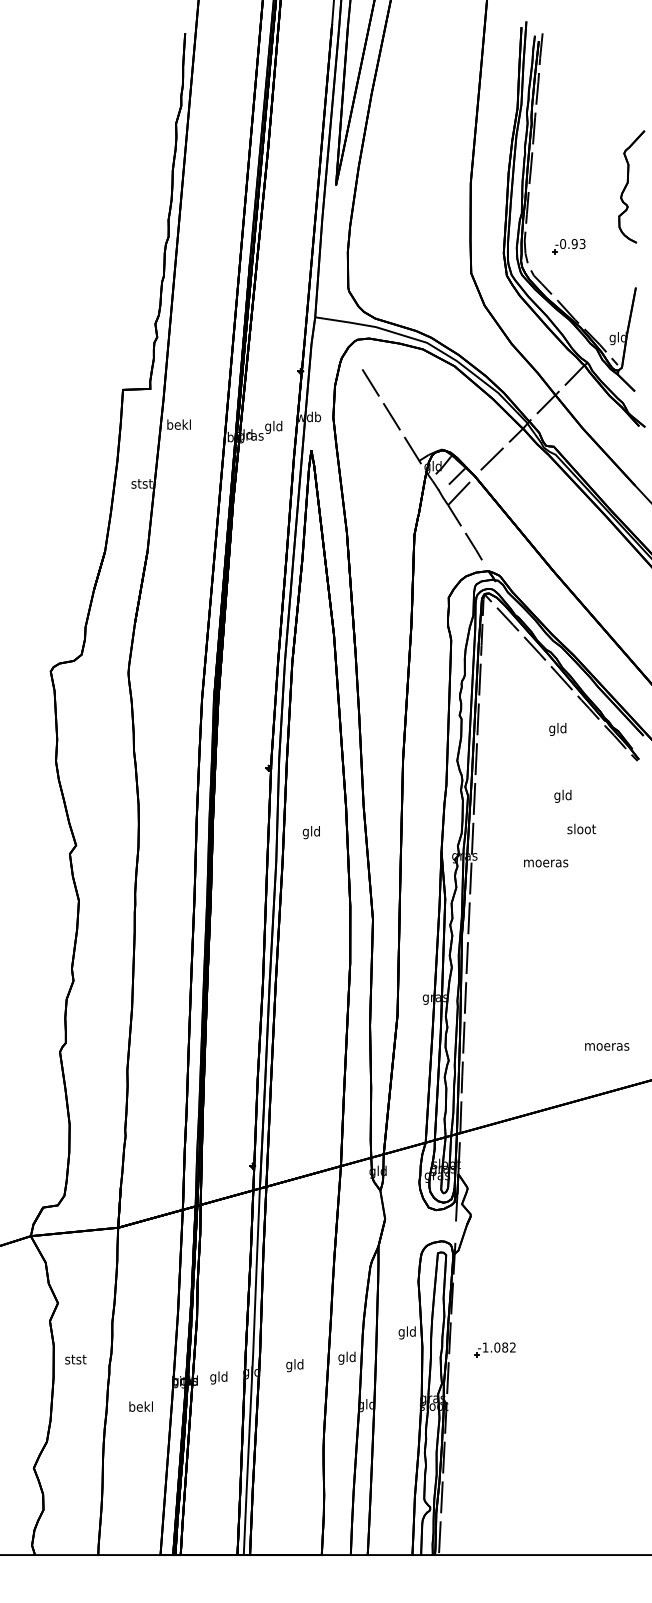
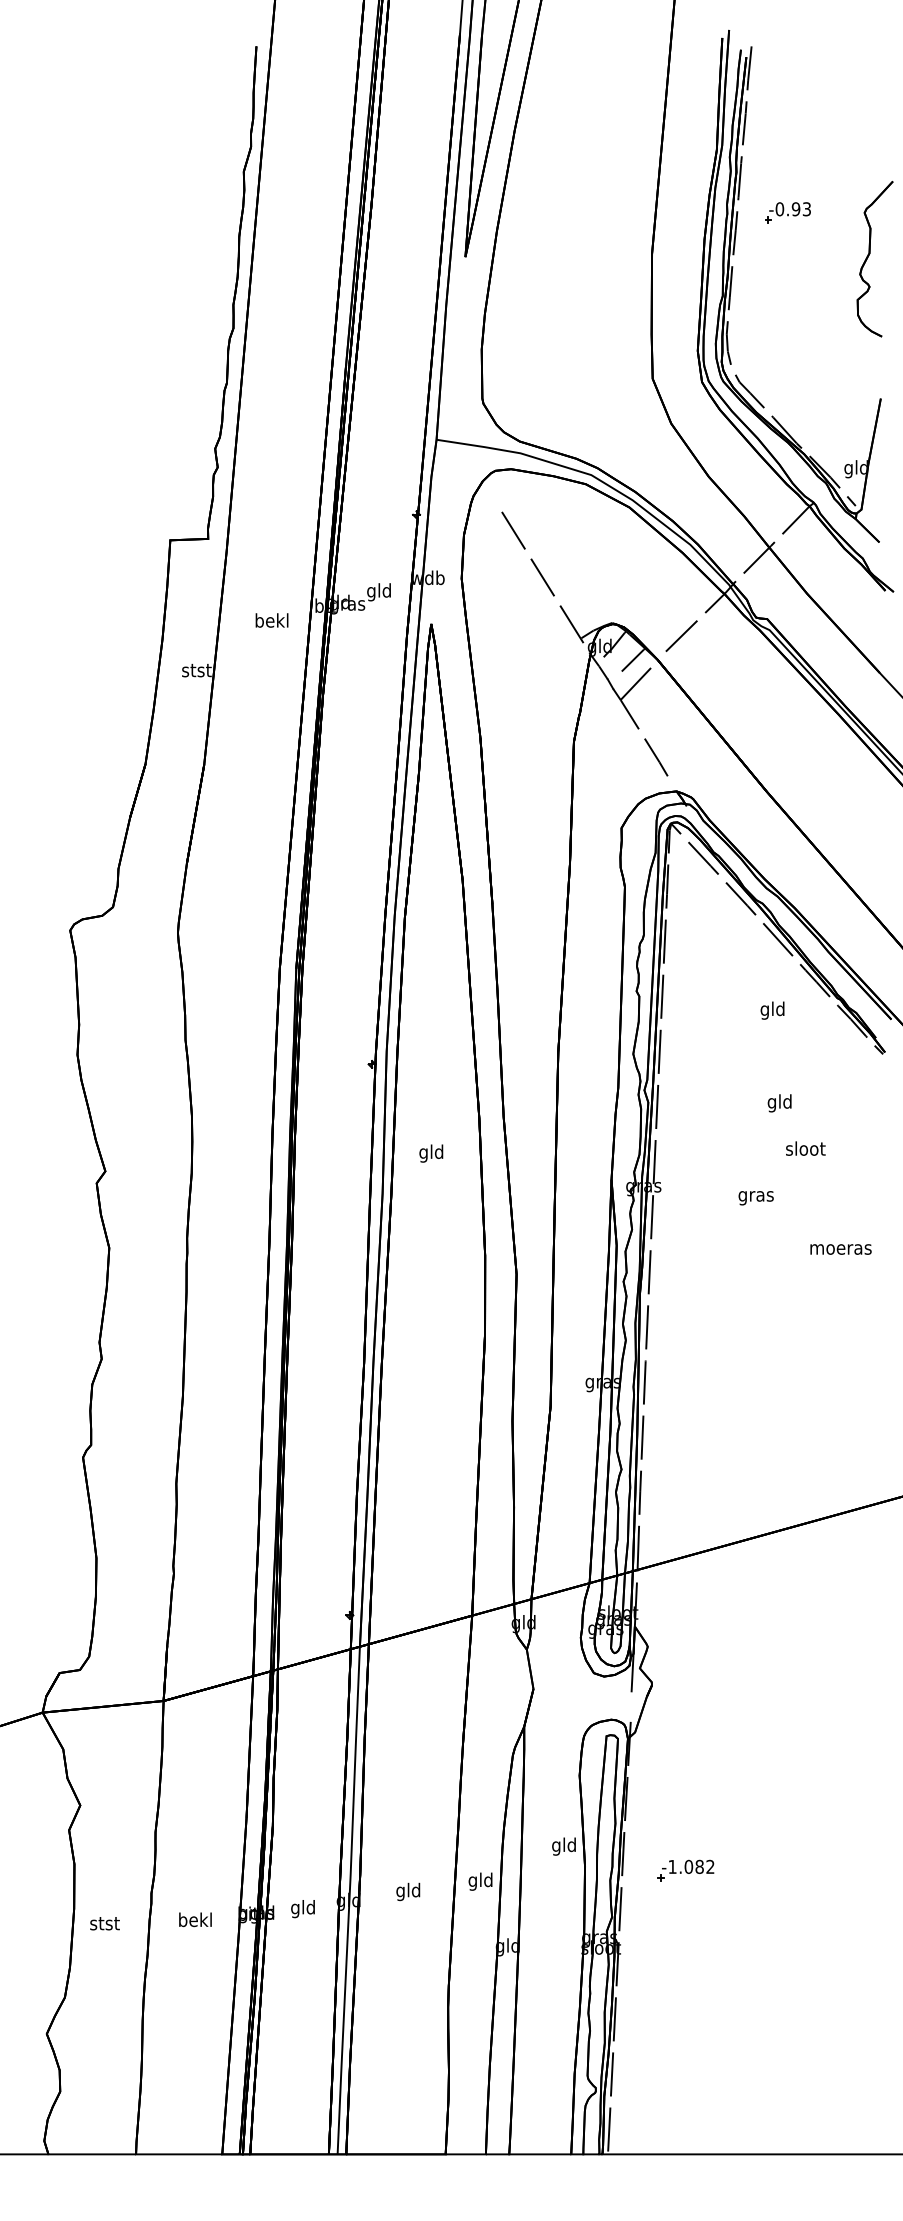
part: (568, 246) -> (787, 212), moved
text: (178, 424) -> (271, 620), moved
text: (546, 865) -> (756, 1198), moeras -> gras
text: (606, 1046) -> (840, 1249), moved
text: (75, 1359) -> (104, 1923), moved
text: (141, 1406) -> (195, 1919), moved

